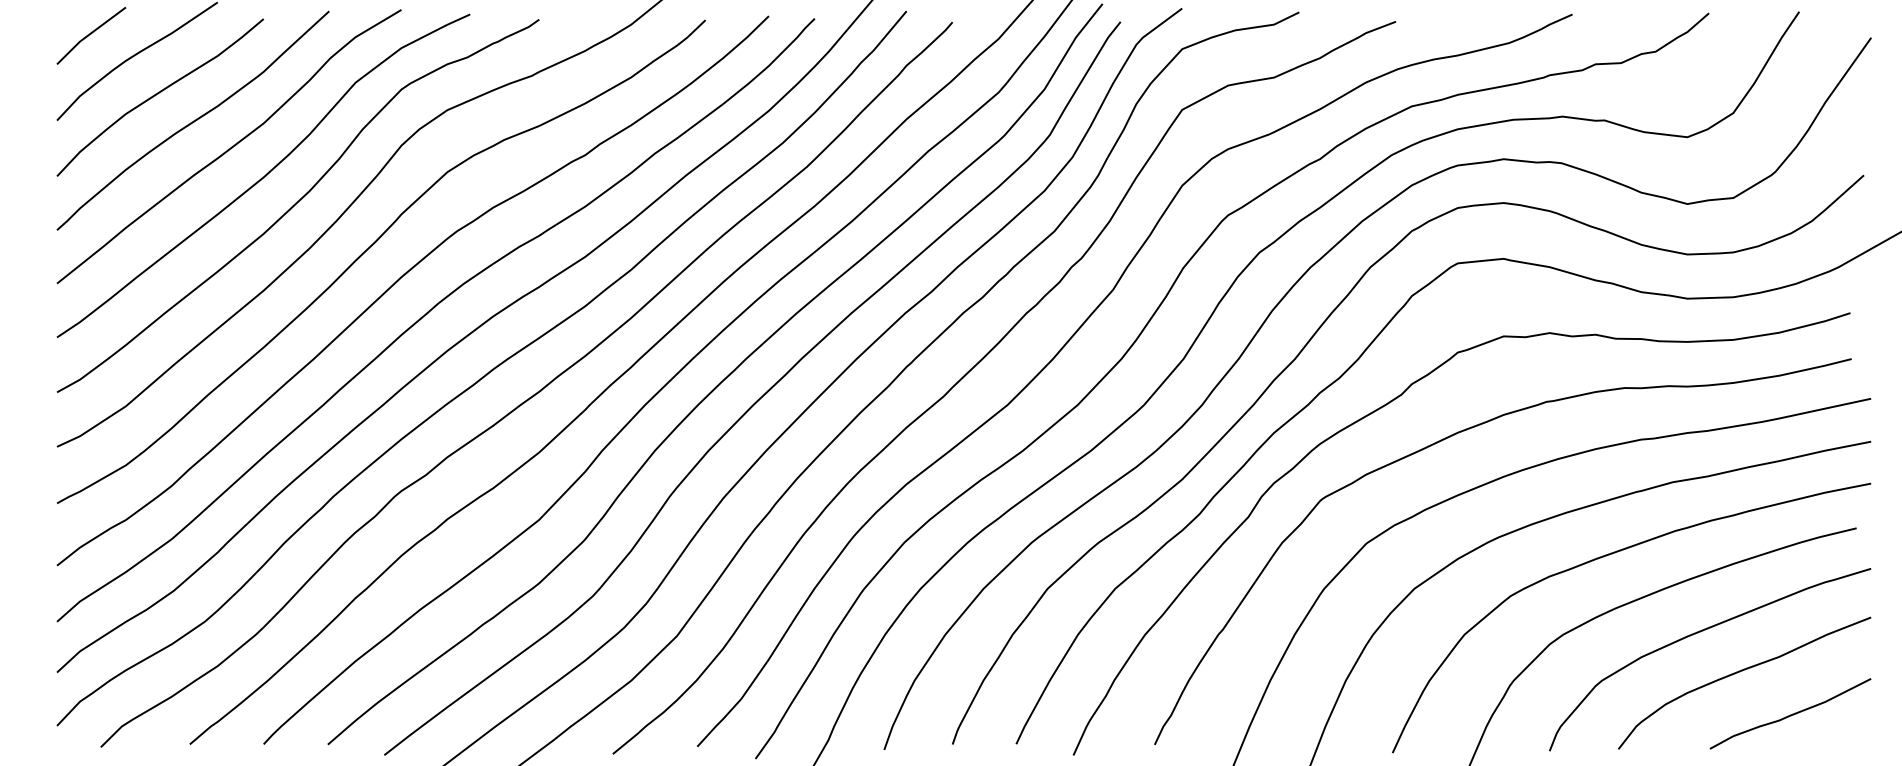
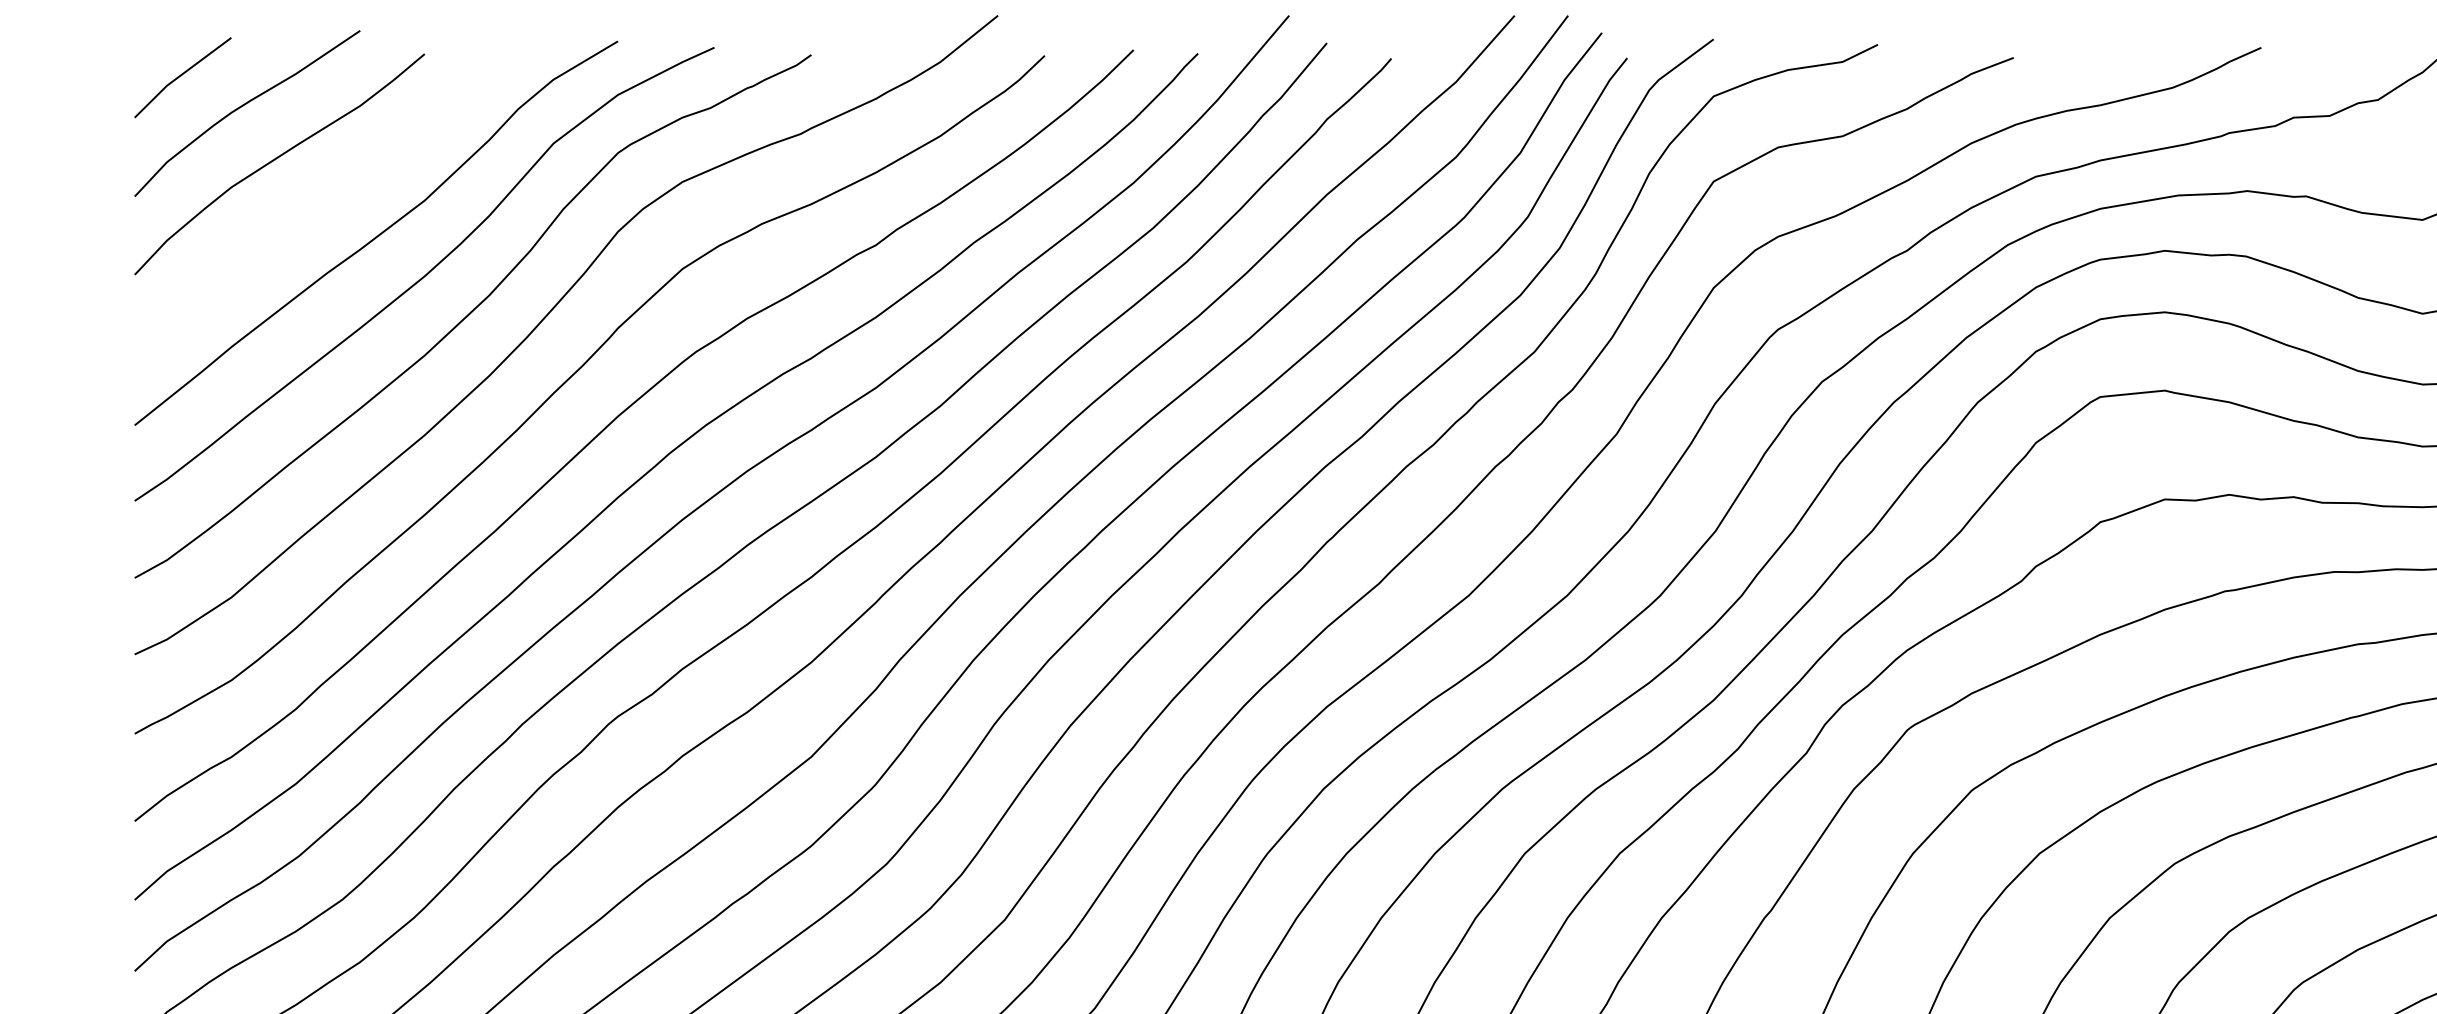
curve: (193, 120) -> (326, 196), removed

